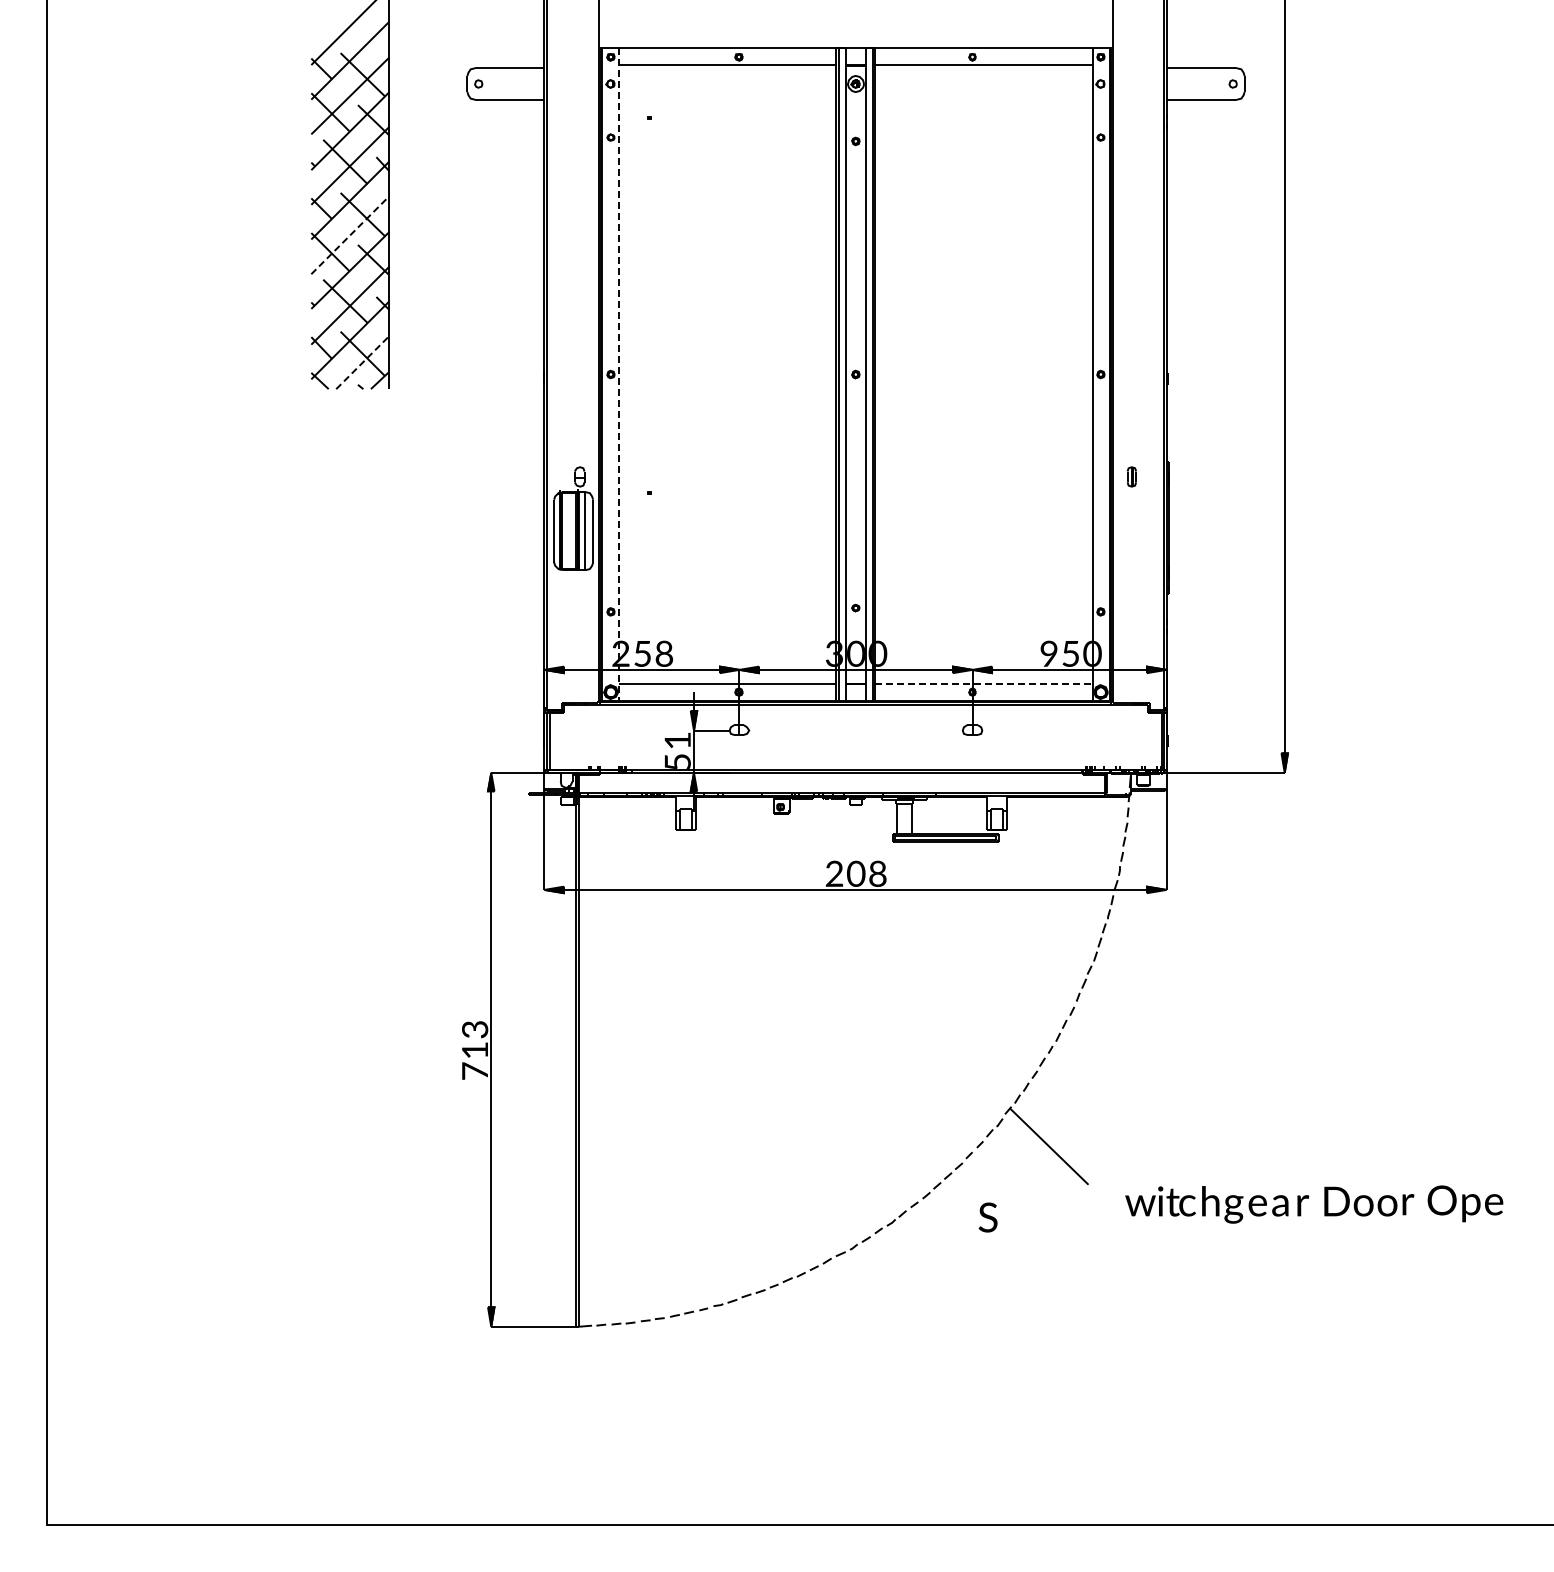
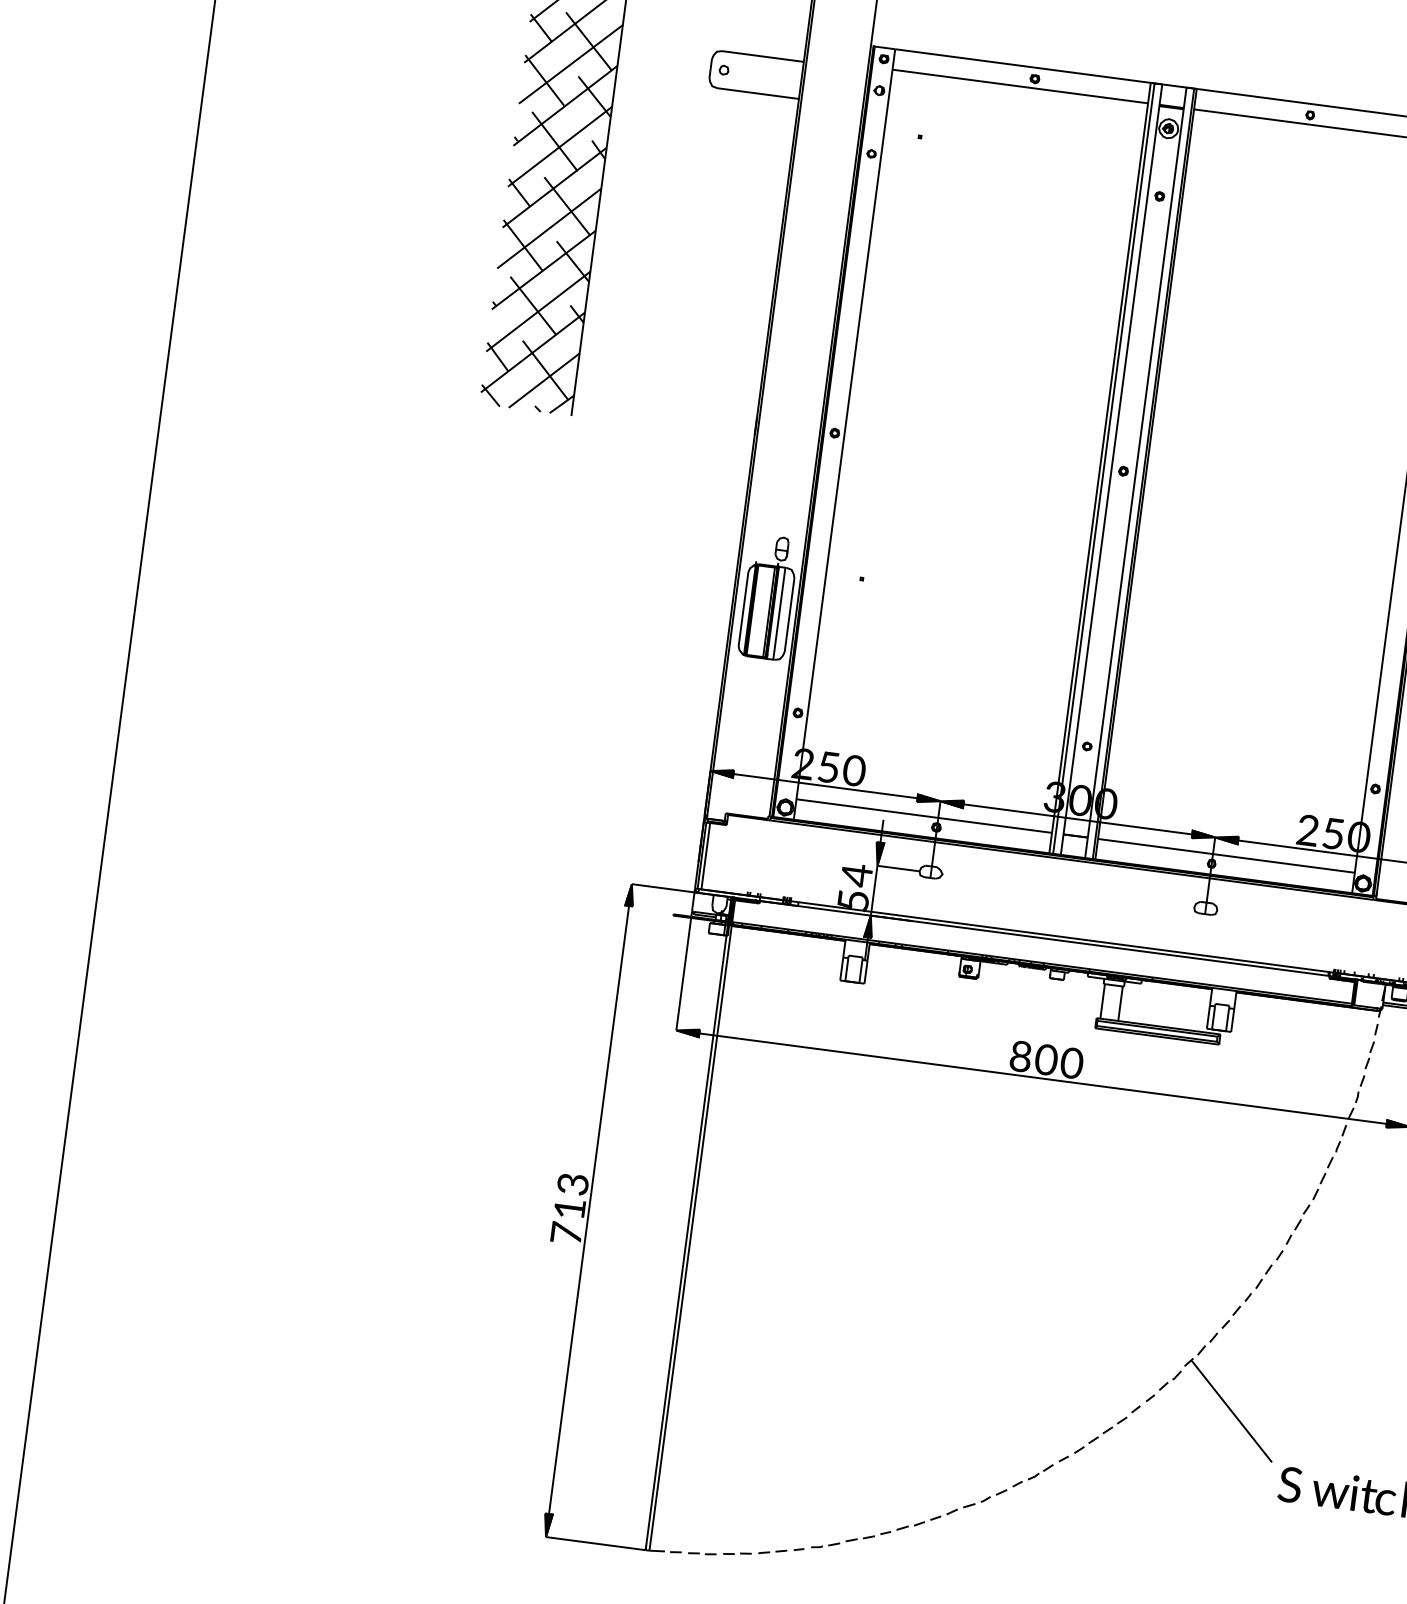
line: (350, 234) -> (549, 227), dashed -> solid
line: (362, 362) -> (543, 380), dashed -> solid
line: (619, 374) -> (844, 434), dashed -> solid
text: (664, 653) -> (854, 770), 8 -> 0
text: (1048, 653) -> (1307, 829), 9 -> 2
line: (983, 683) -> (1226, 855), dashed -> solid
text: (677, 740) -> (856, 874), 1 -> 4
text: (834, 874) -> (1020, 1057), 2 -> 8
text: (877, 874) -> (1071, 1063), 8 -> 0
text: (987, 1217) -> (1289, 1484), moved

